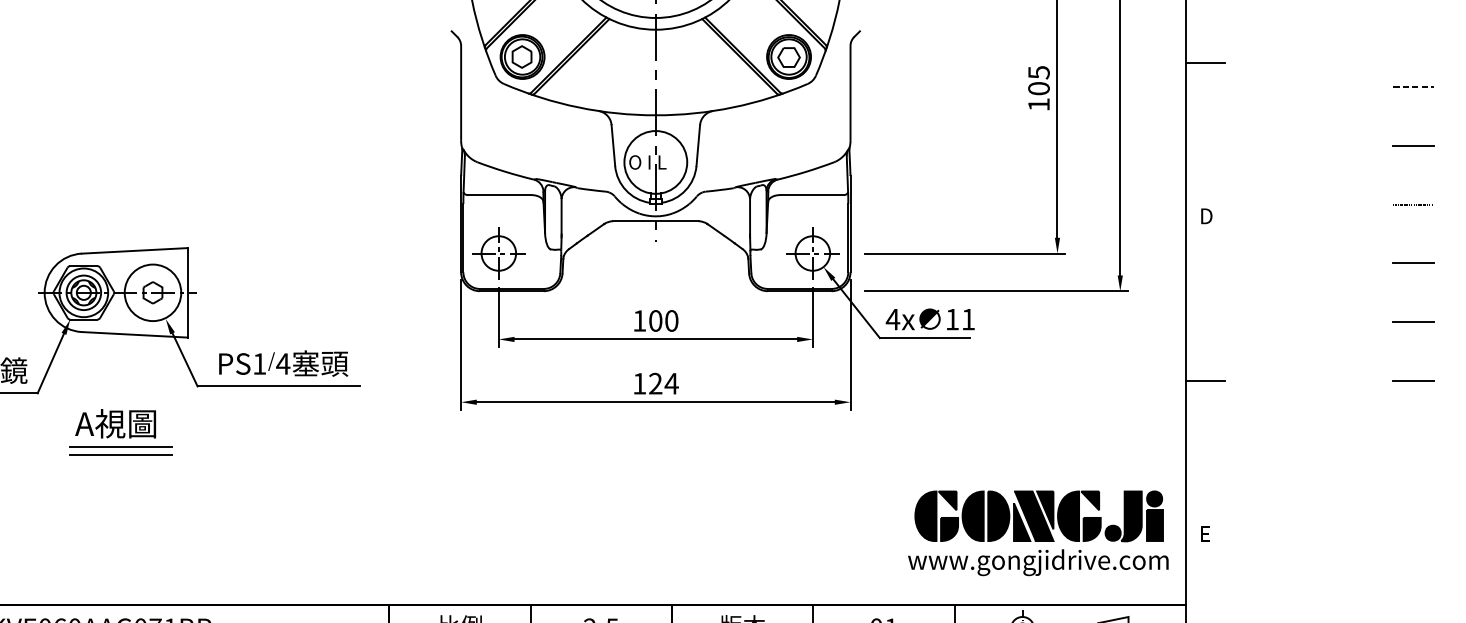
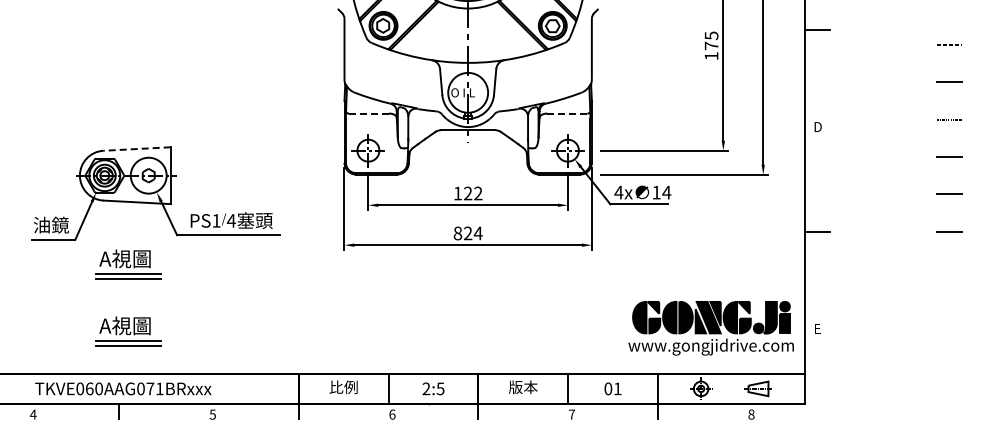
text: (1038, 87) -> (711, 45), 105 -> 175
line: (498, 194) -> (368, 113), solid -> dashed
line: (812, 194) -> (567, 113), solid -> dashed
line: (135, 251) -> (137, 149), solid -> dashed
text: (968, 319) -> (666, 192), 11 -> 14
text: (664, 320) -> (473, 193), 100 -> 122
text: (639, 383) -> (457, 233), 124 -> 824
part: (121, 538) -> (128, 331), added

